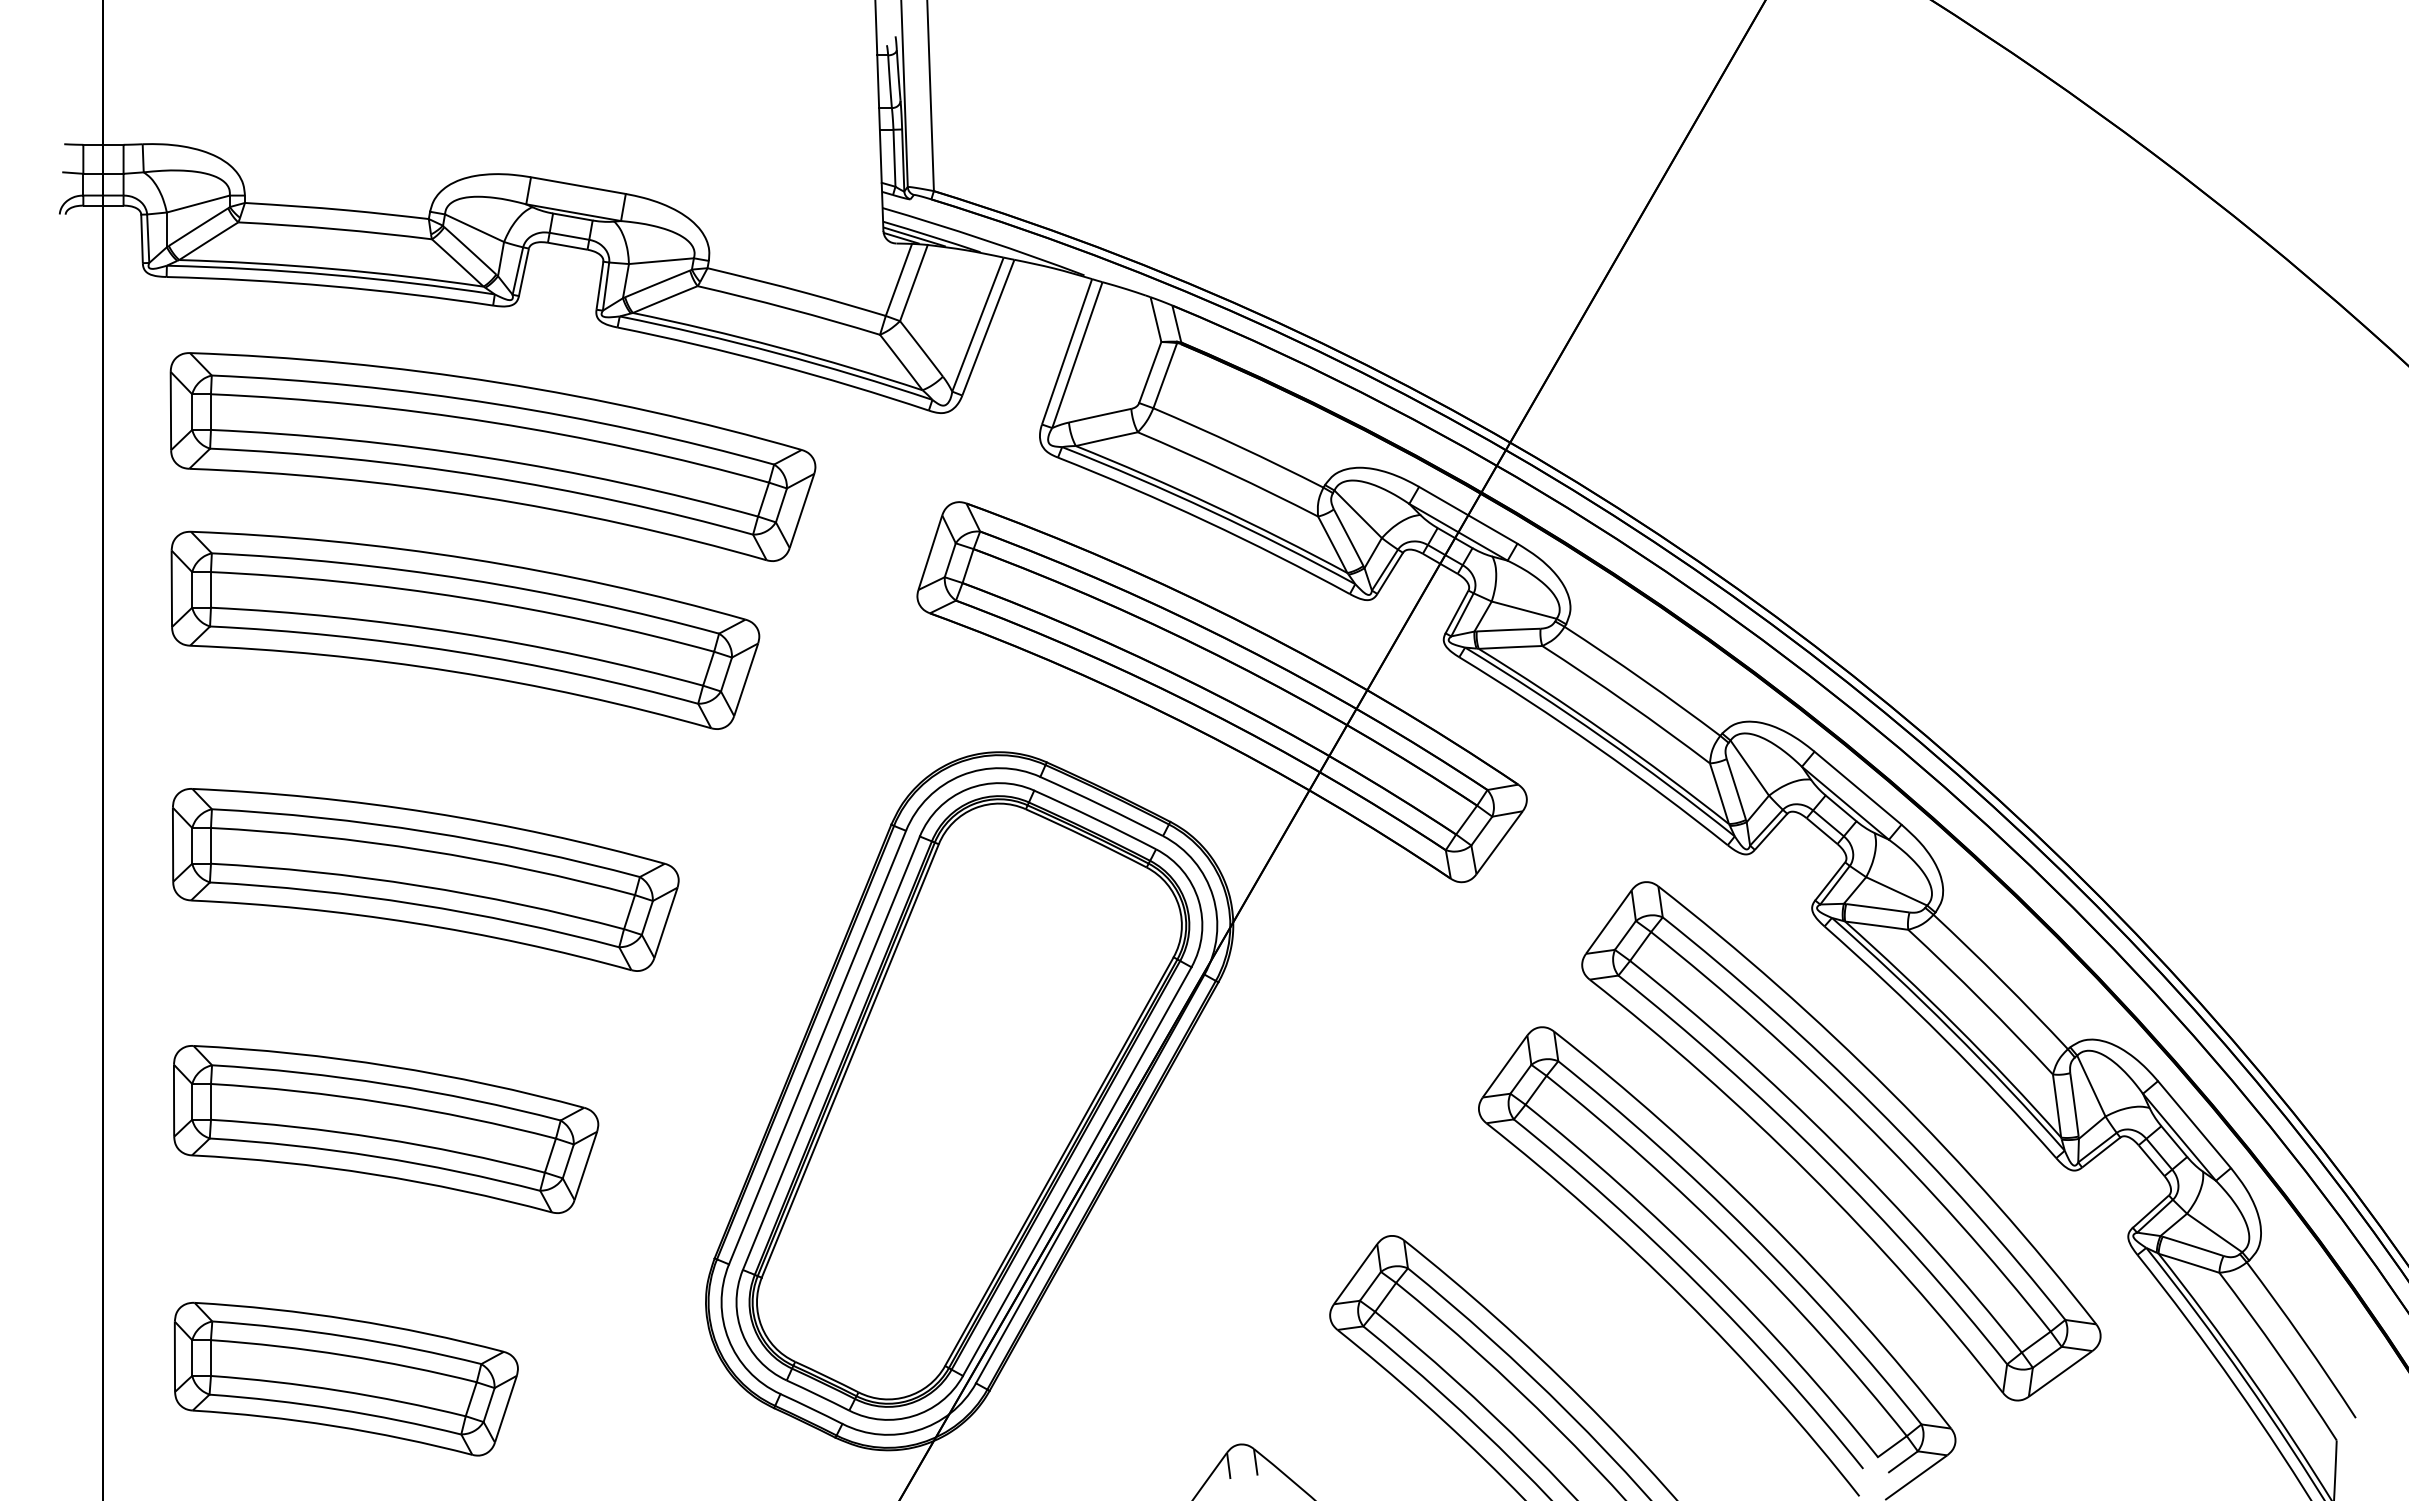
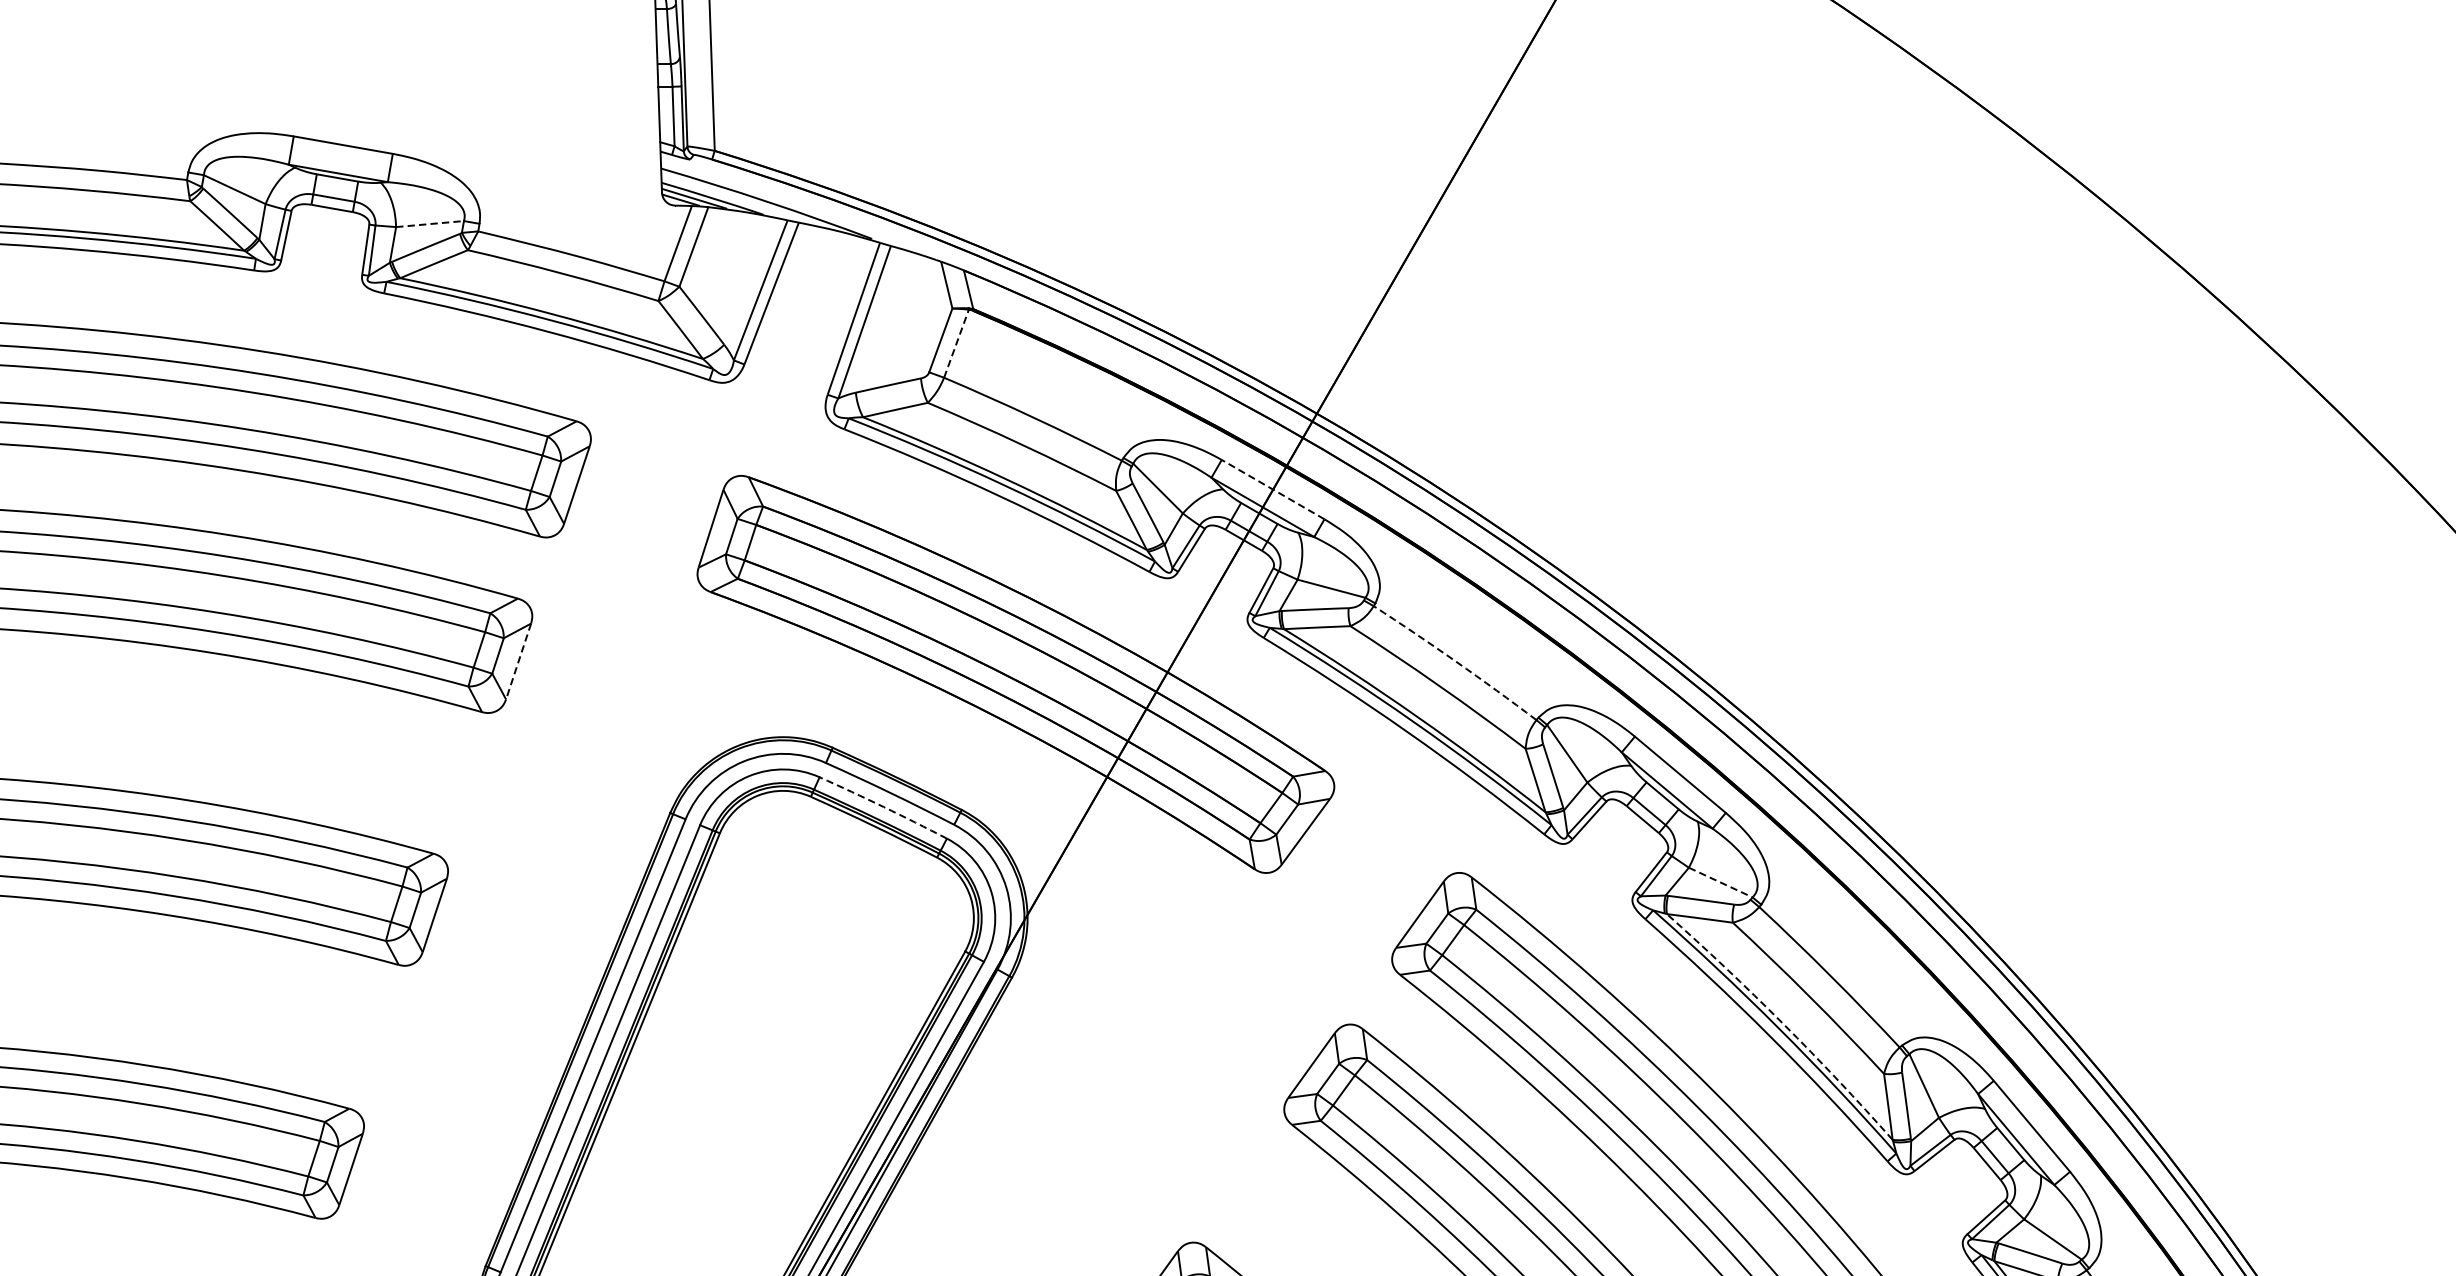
line: (661, 261) -> (430, 224), solid -> dashed
line: (1165, 375) -> (956, 343), solid -> dashed
line: (1468, 515) -> (1273, 489), solid -> dashed
arc: (1643, 679) -> (1456, 661), solid -> dashed
line: (745, 680) -> (517, 662), solid -> dashed
arc: (1095, 819) -> (883, 807), solid -> dashed
line: (1896, 891) -> (1720, 882), solid -> dashed
arc: (1956, 1026) -> (1783, 1023), solid -> dashed

